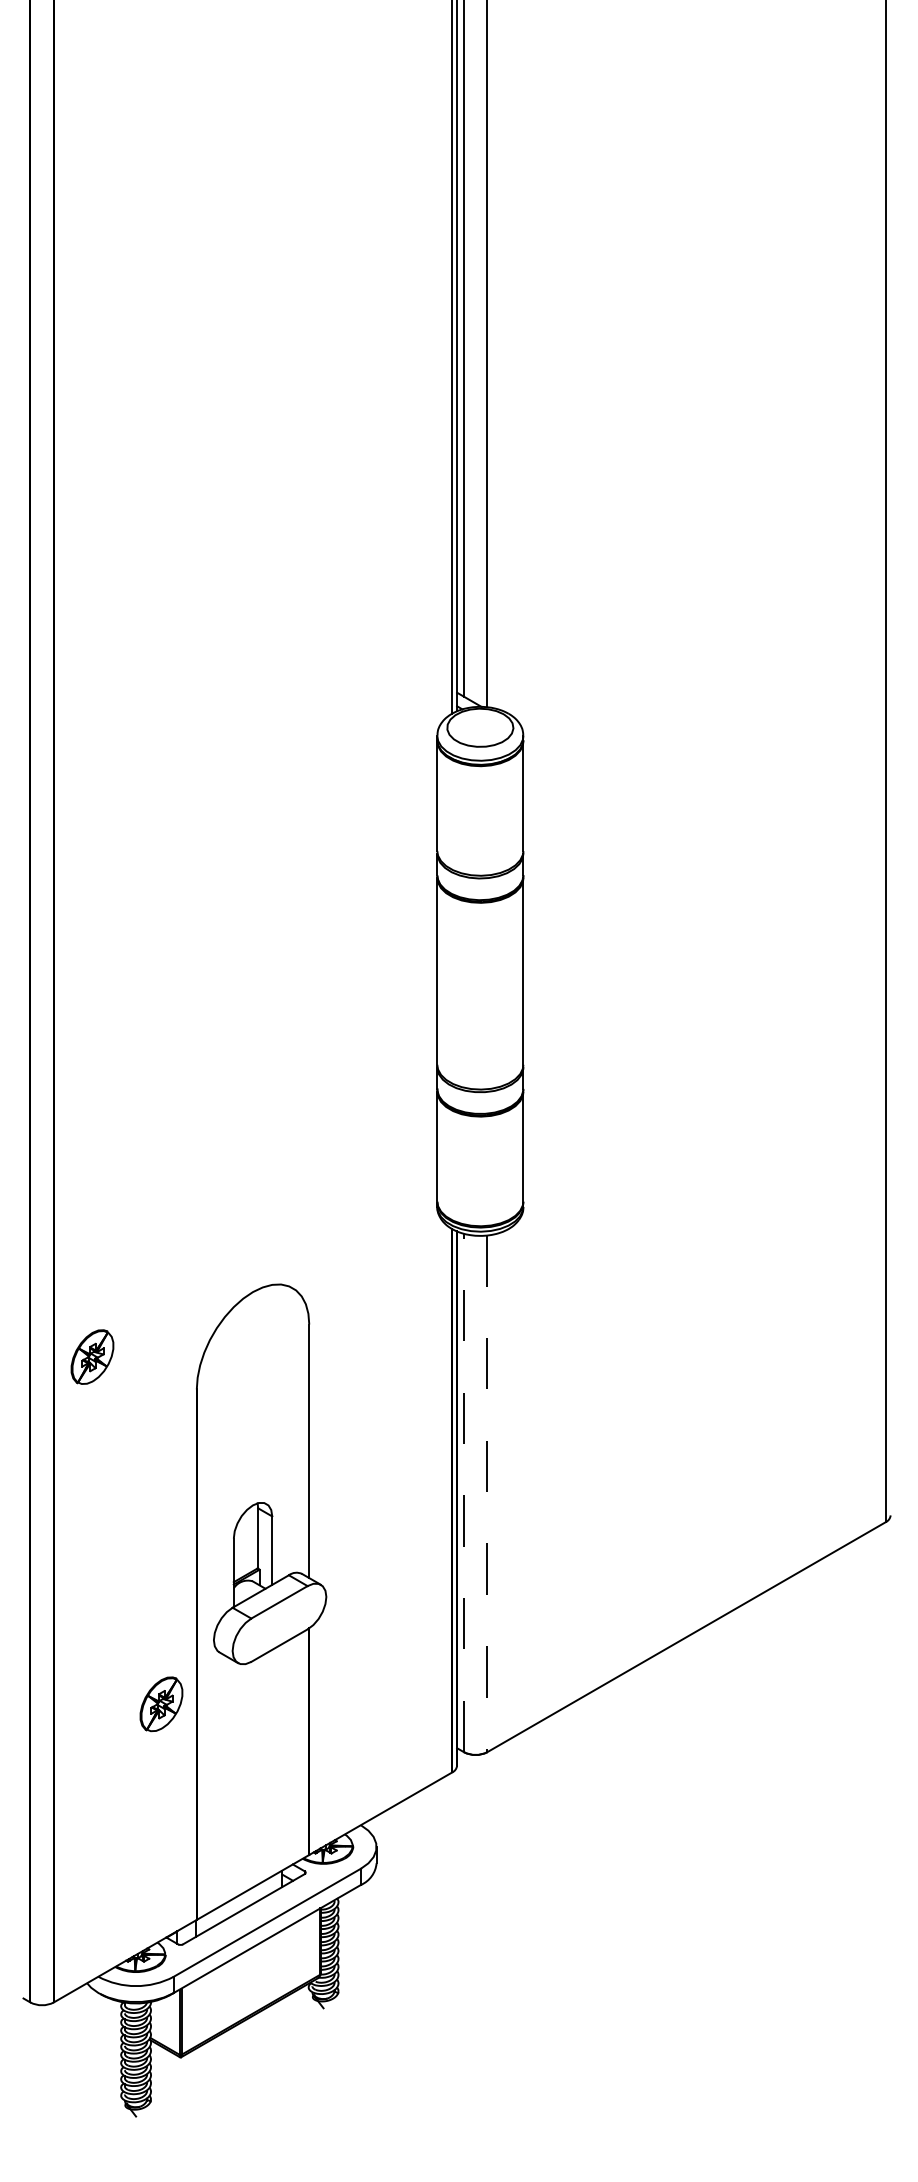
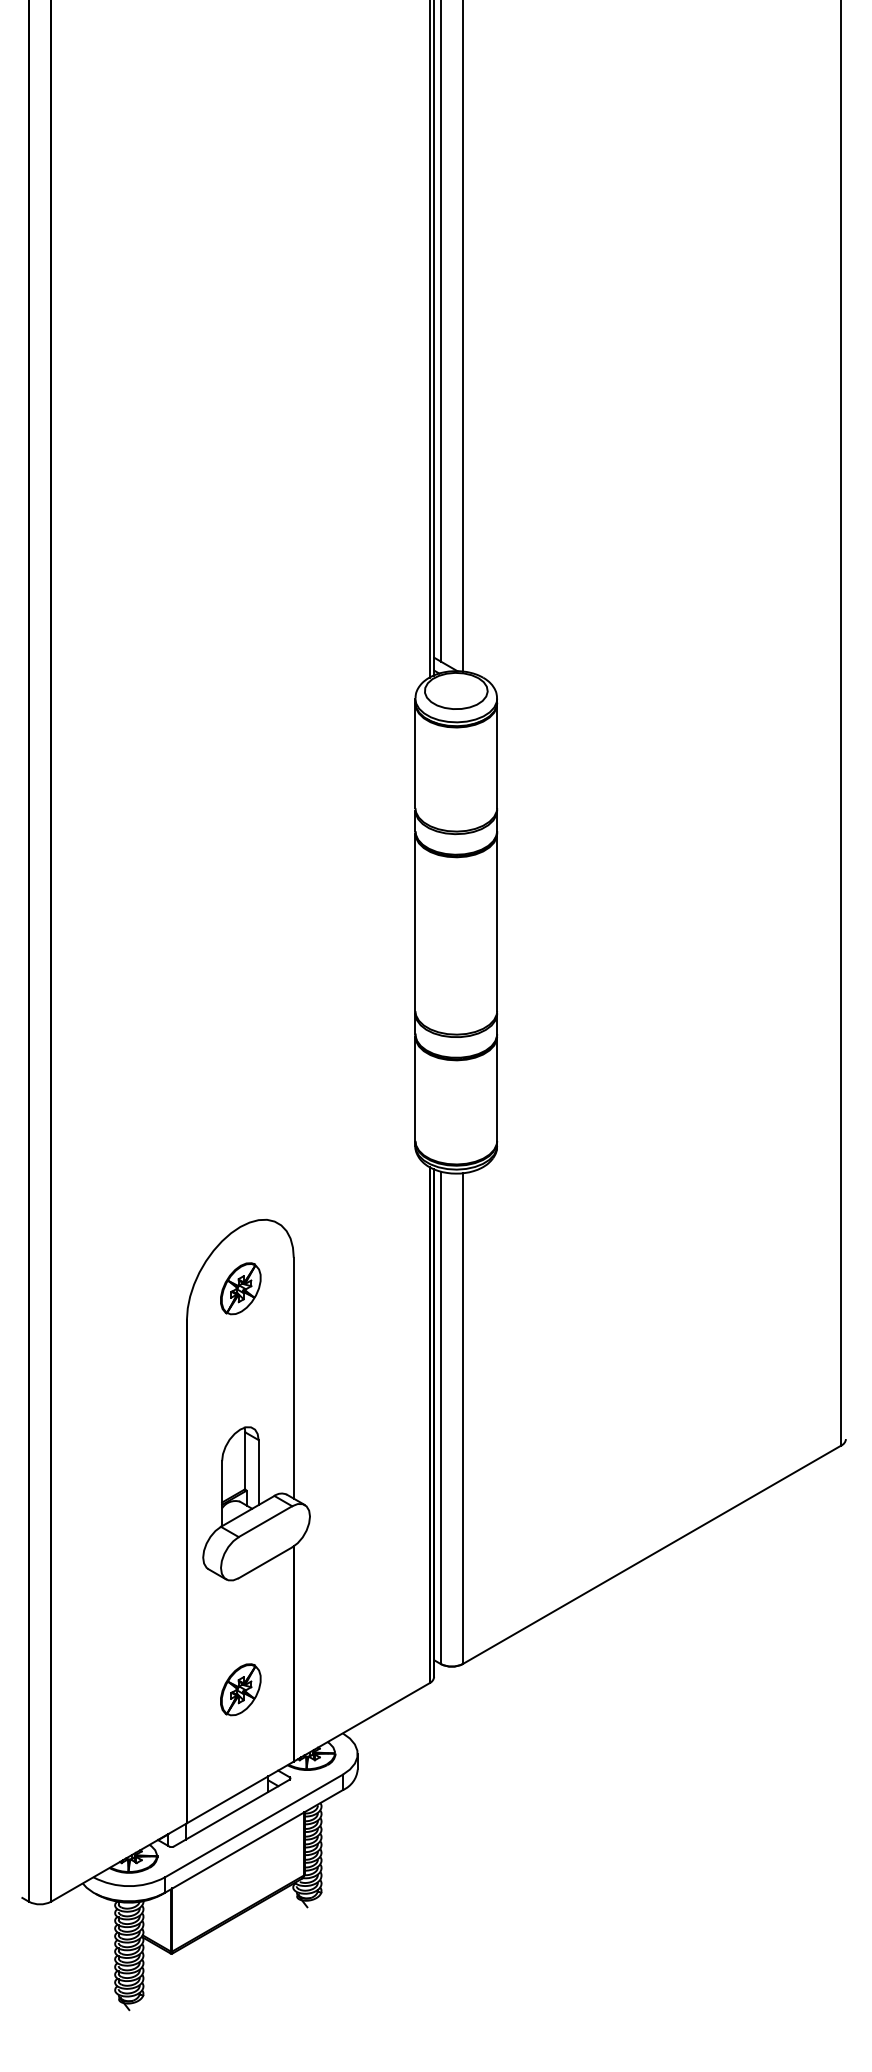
part: (92, 1356) -> (240, 1288), moved
line: (463, 1492) -> (440, 1417), dashed -> solid
line: (487, 1494) -> (463, 1419), dashed -> solid
part: (161, 1704) -> (240, 1689), moved

